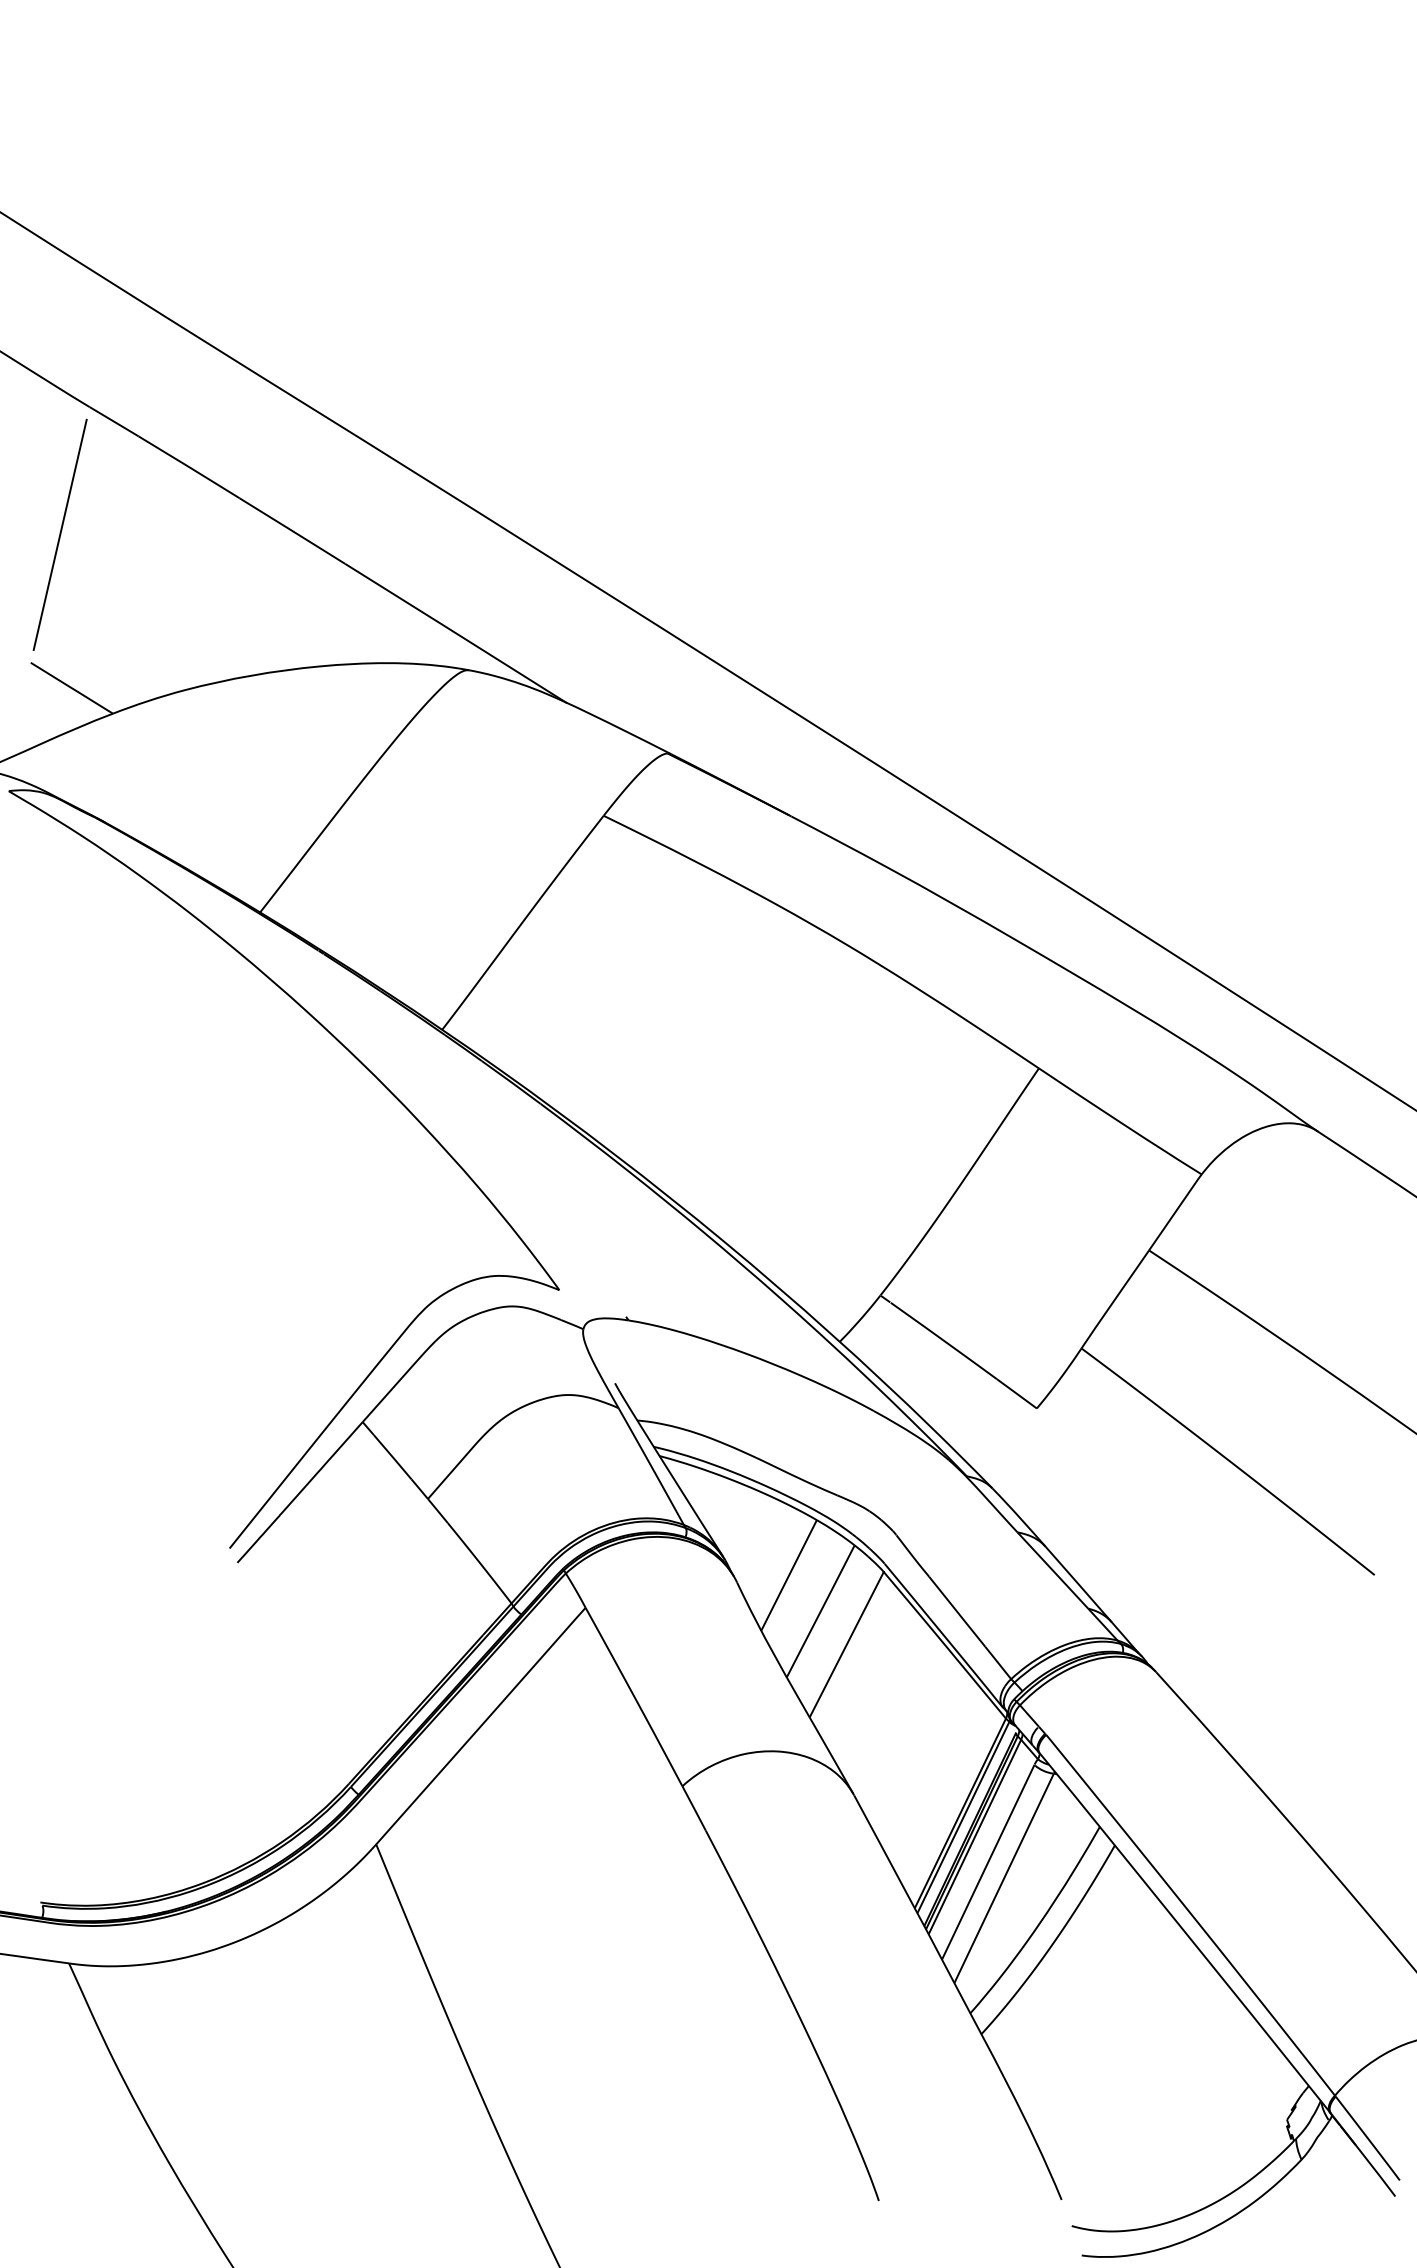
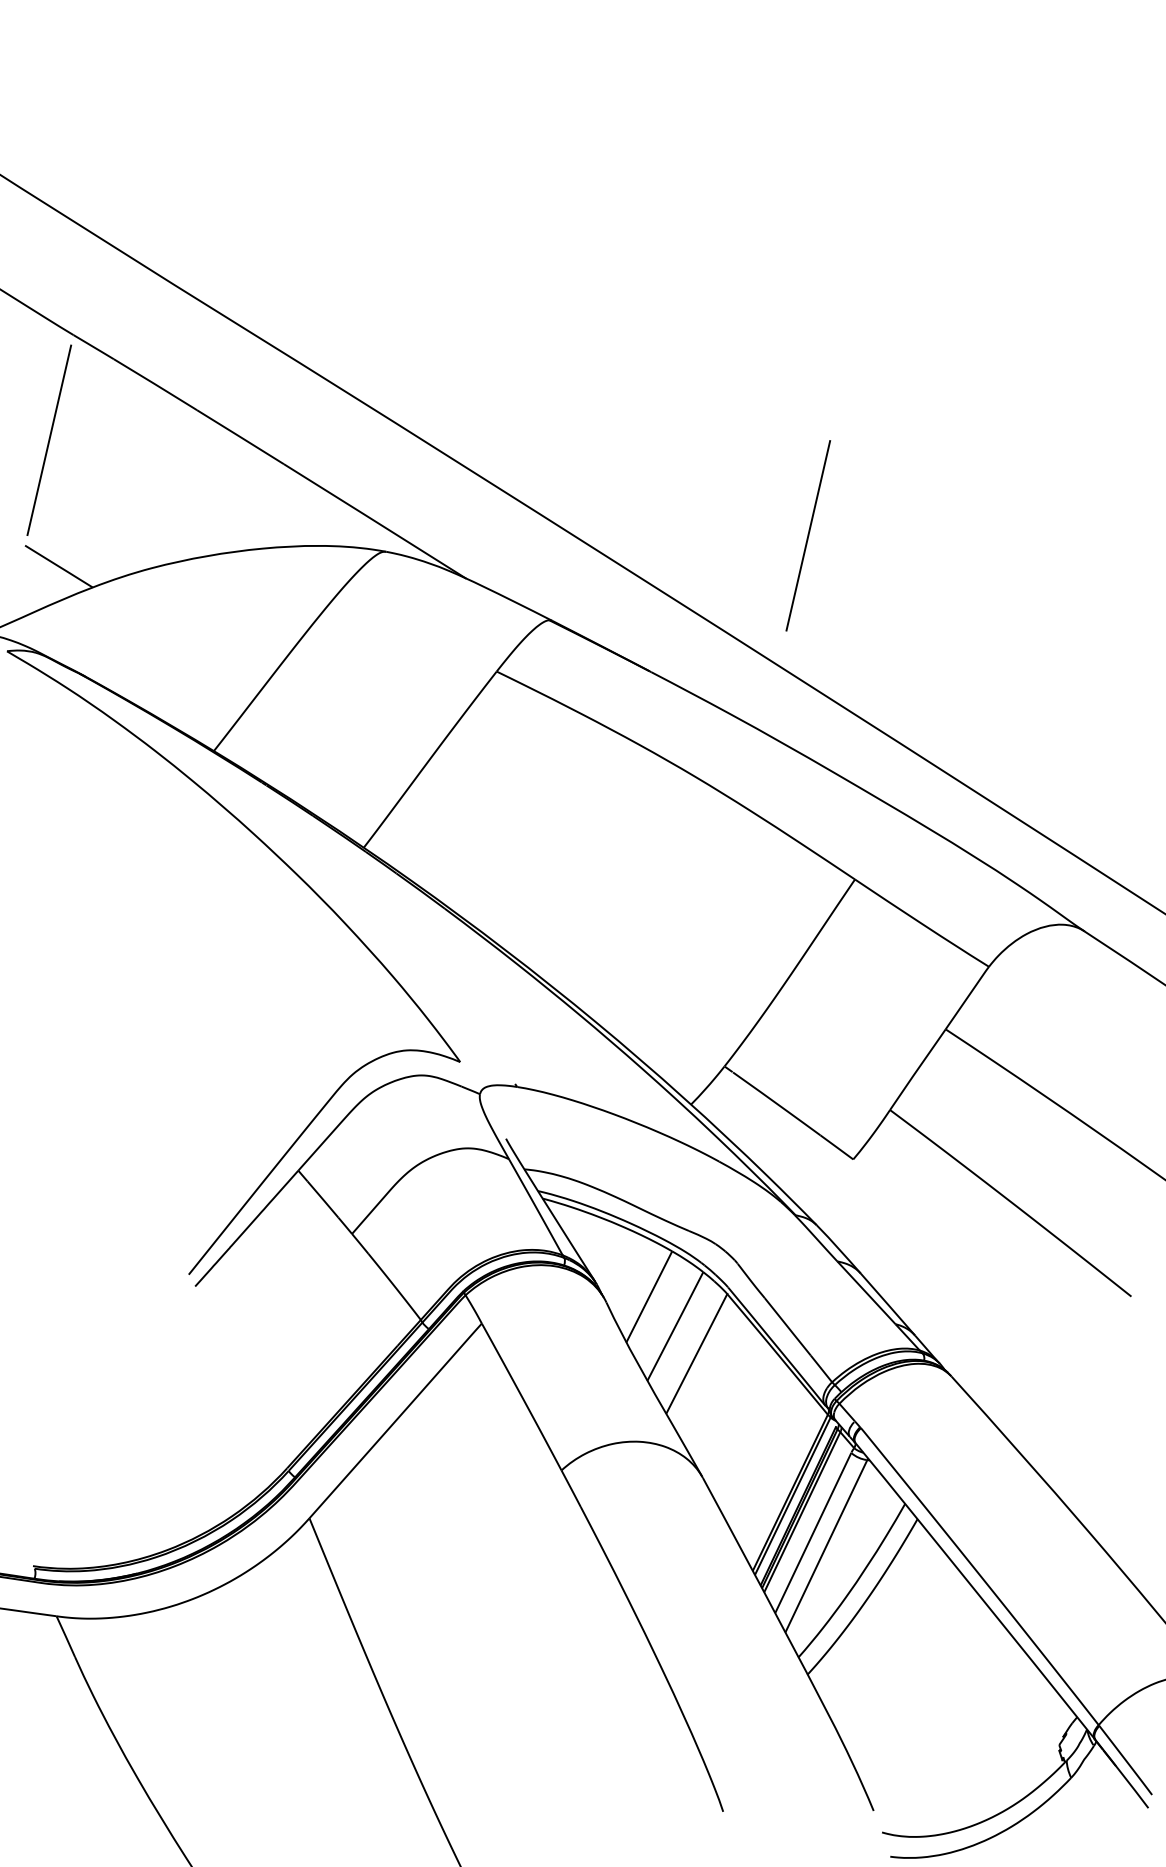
line: (981, 650) -> (807, 535), added

